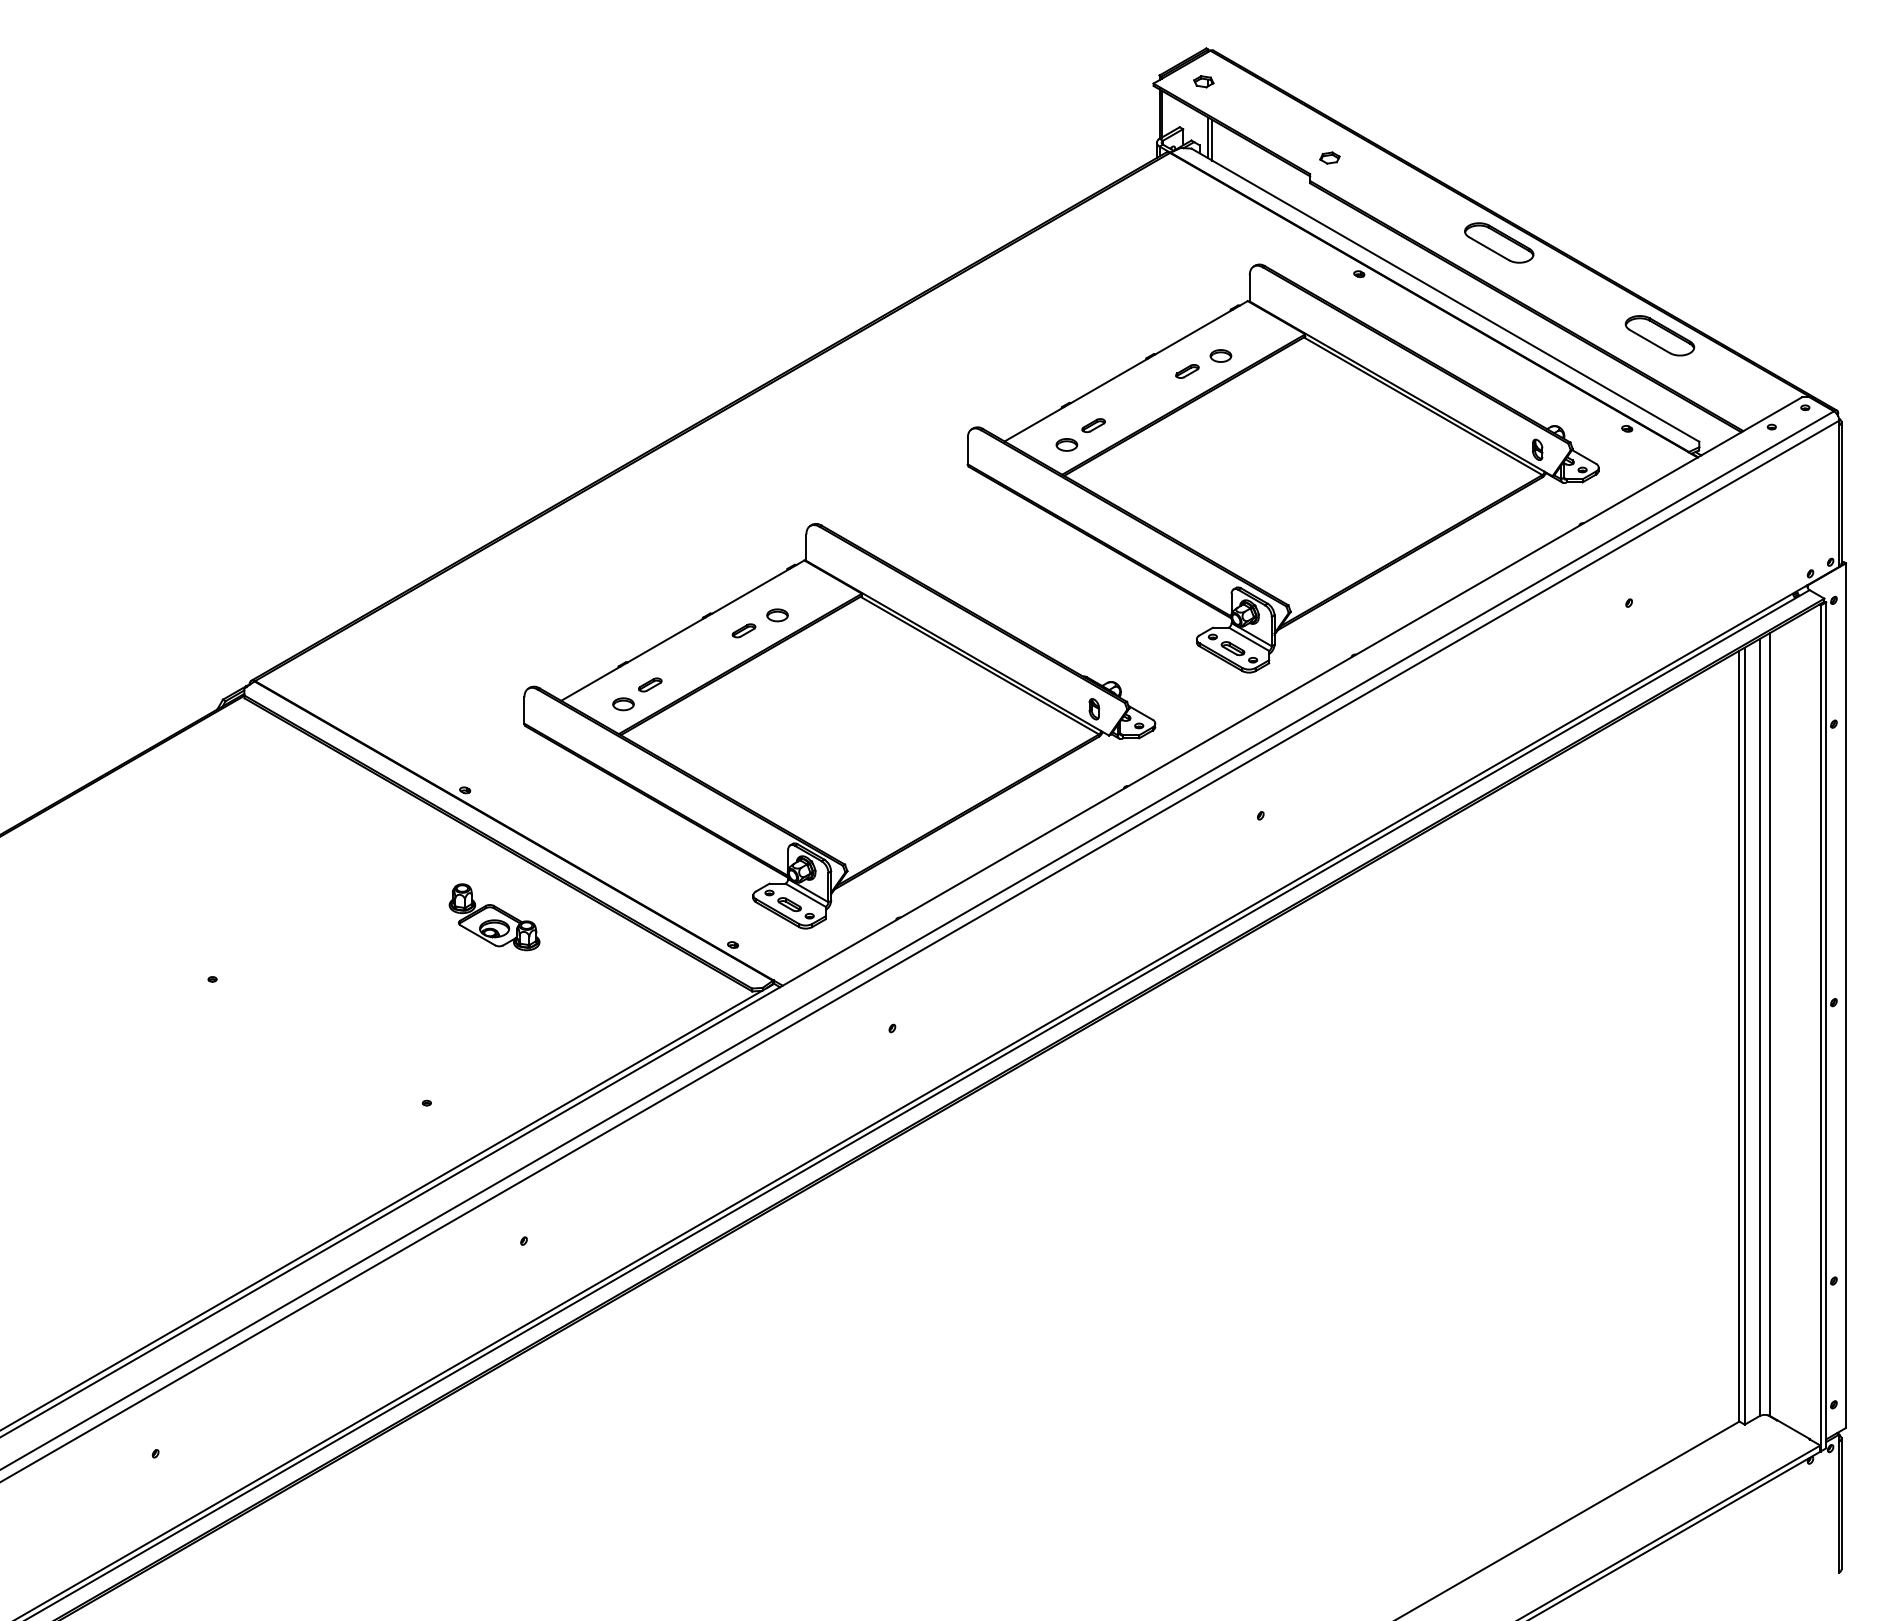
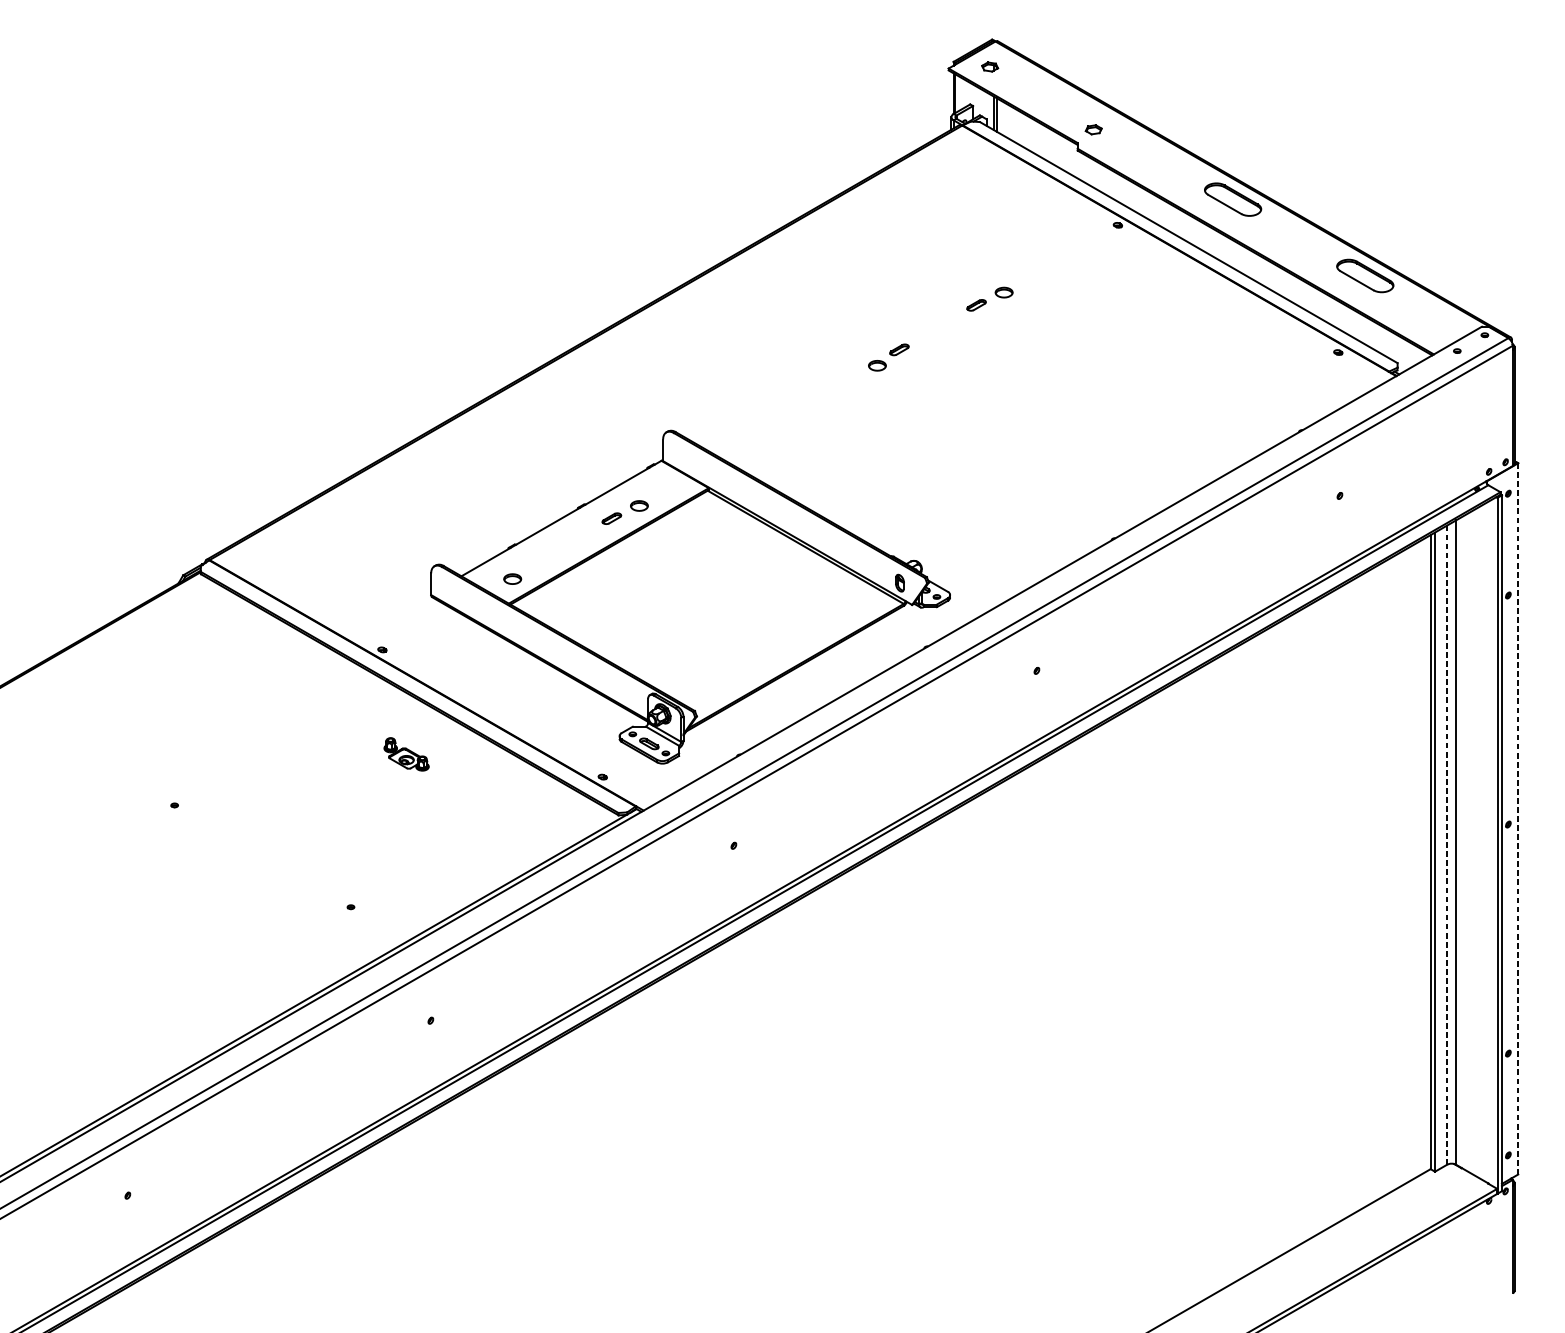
part: (1282, 468) -> (1054, 385), removed
part: (650, 684) -> (534, 562), removed
part: (494, 917) -> (406, 754), size x0.6
line: (1845, 996) -> (1517, 819), solid -> dashed
line: (1759, 1028) -> (1447, 845), solid -> dashed

